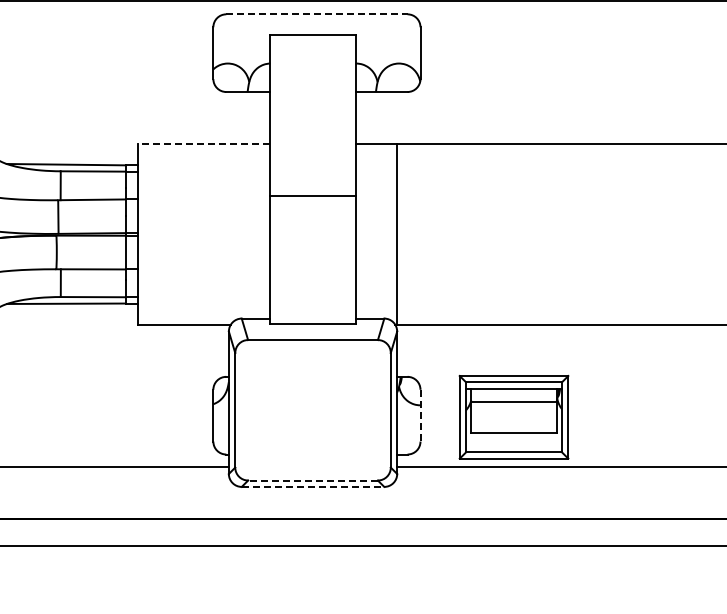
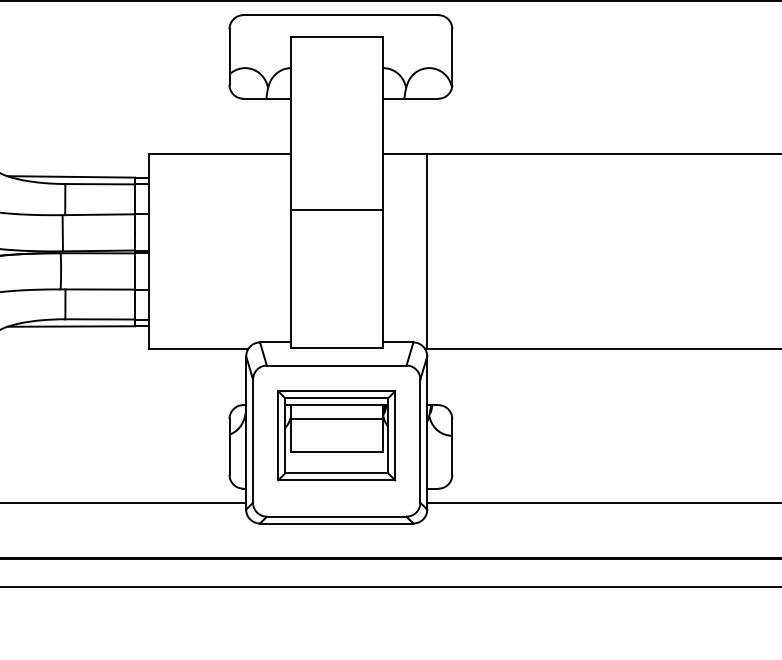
line: (316, 14) -> (340, 15), dashed -> solid
line: (204, 143) -> (219, 154), dashed -> solid
line: (420, 415) -> (452, 446), dashed -> solid
part: (513, 416) -> (336, 434), moved
line: (313, 480) -> (337, 516), dashed -> solid
line: (313, 486) -> (337, 523), dashed -> solid

